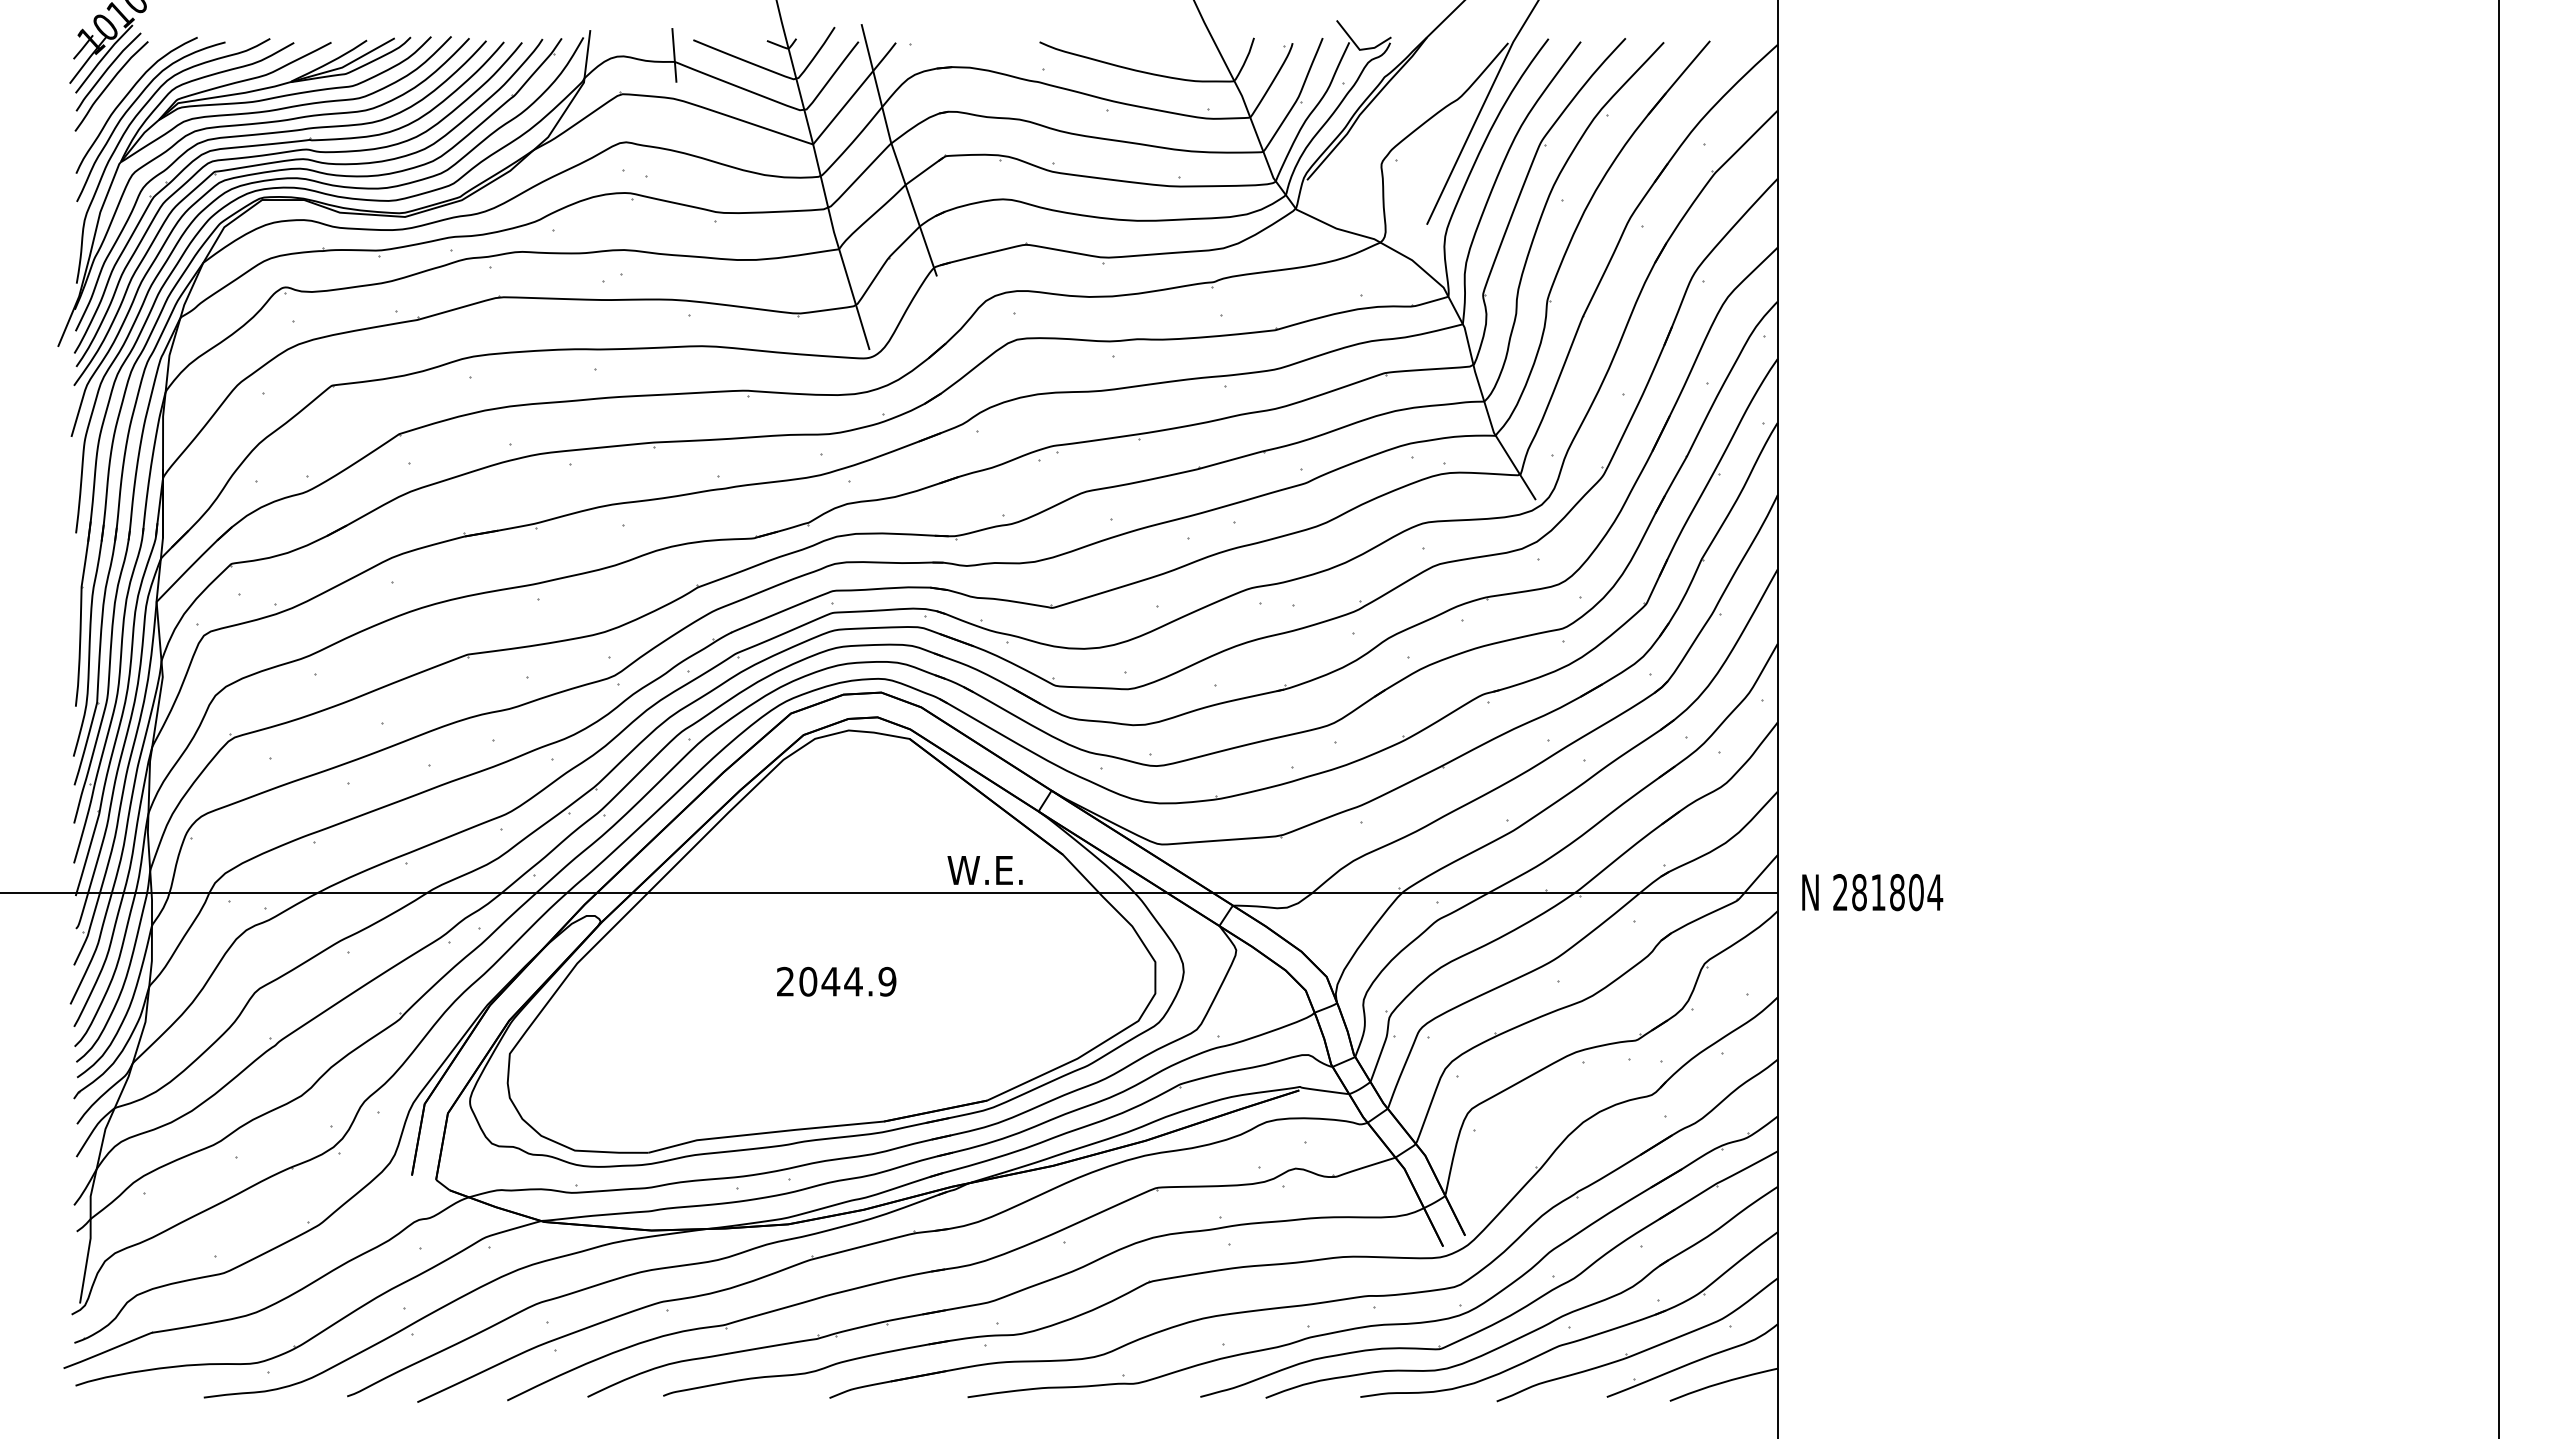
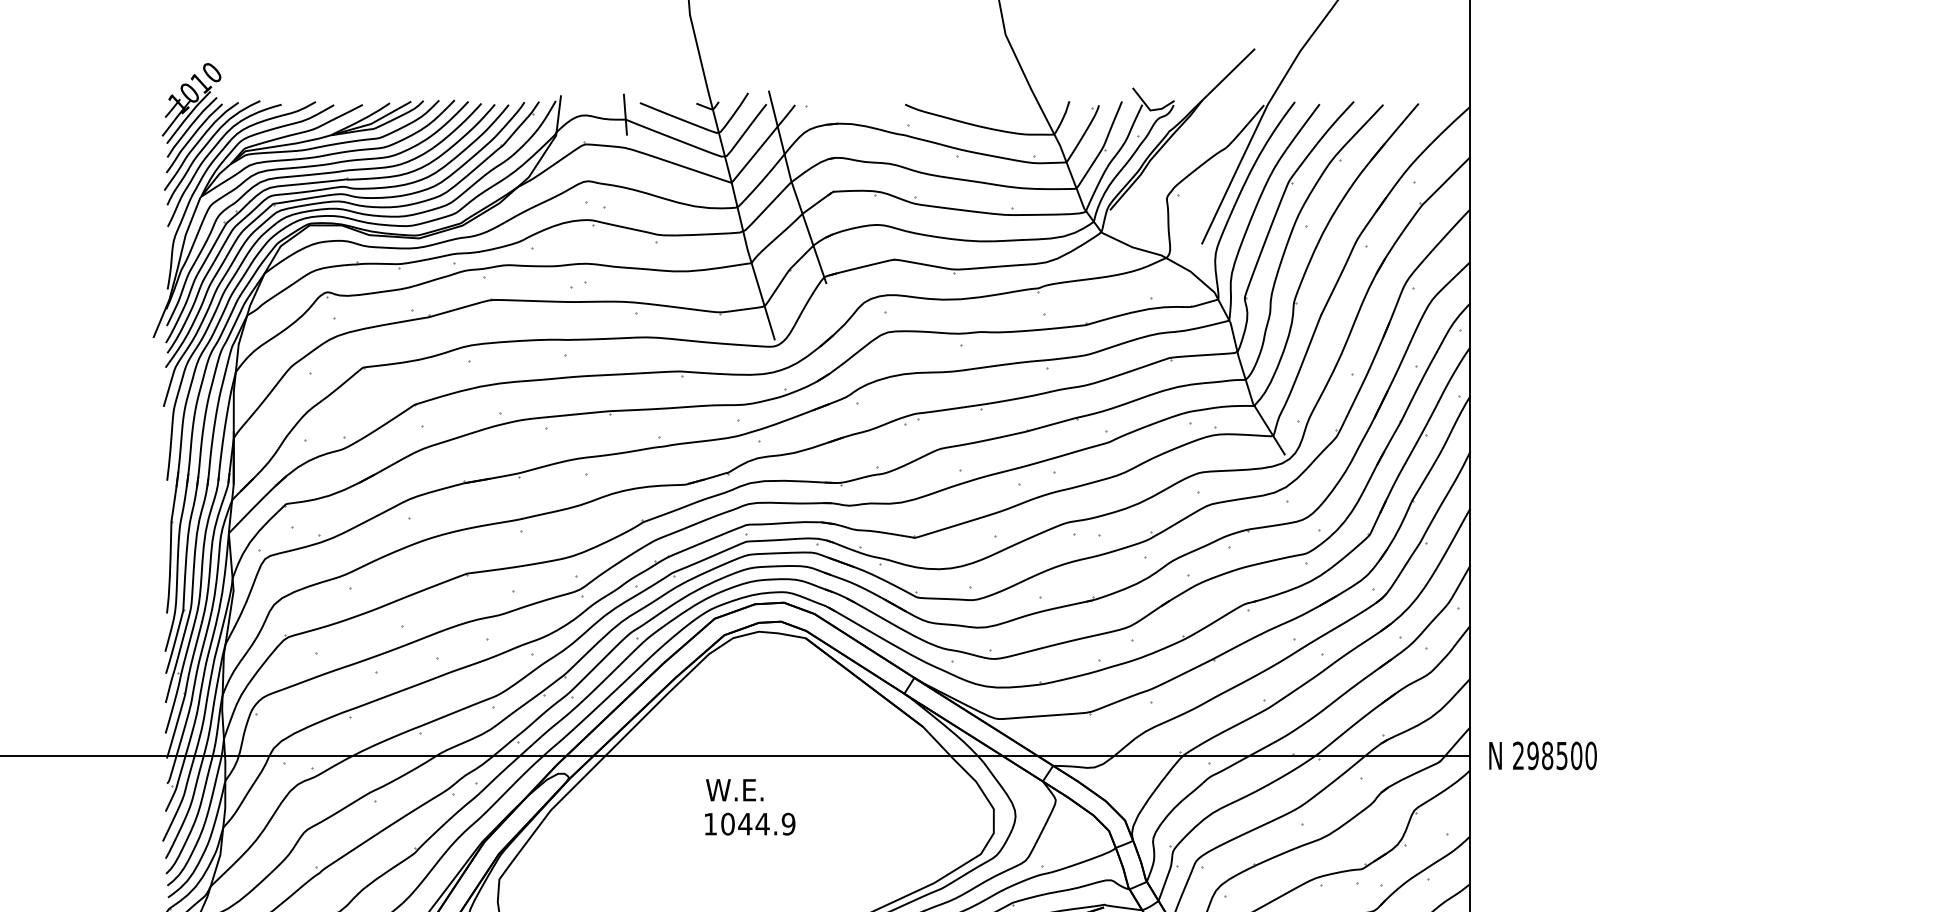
curve: (116, 93) -> (198, 143), added
text: (984, 870) -> (734, 790), moved
text: (1897, 892) -> (1562, 755), 281804 -> 298500
text: (785, 981) -> (710, 823), 2044.9 -> 1044.9

